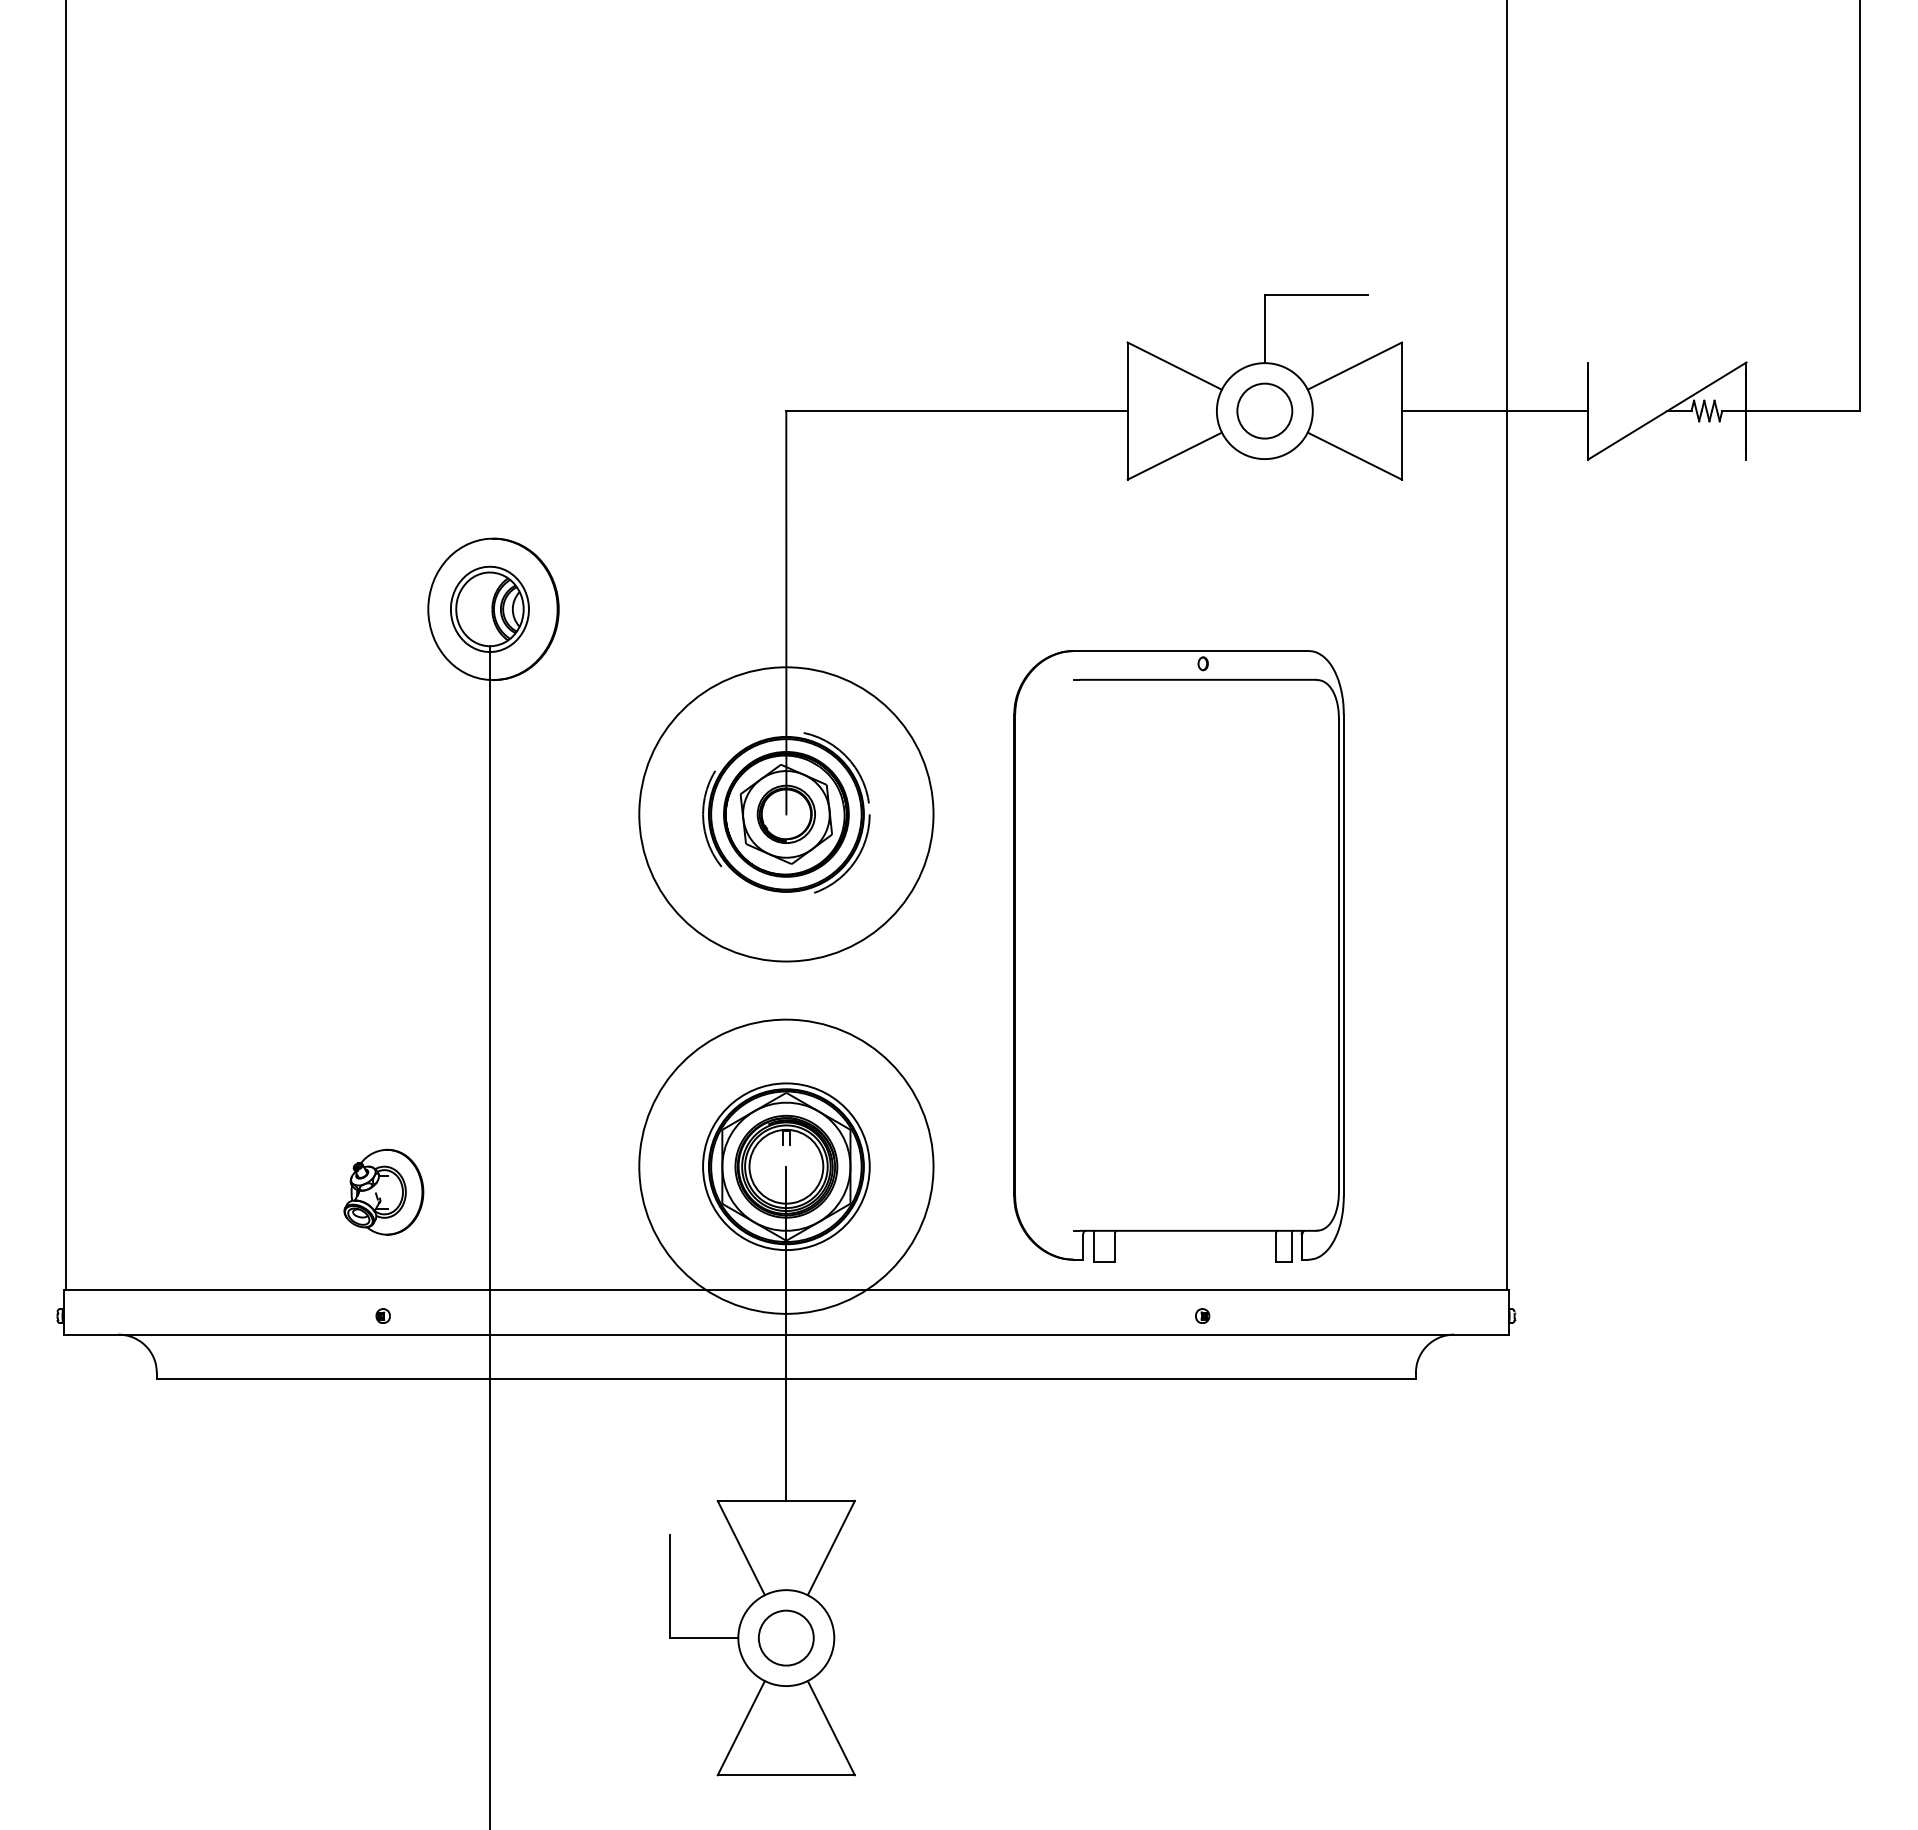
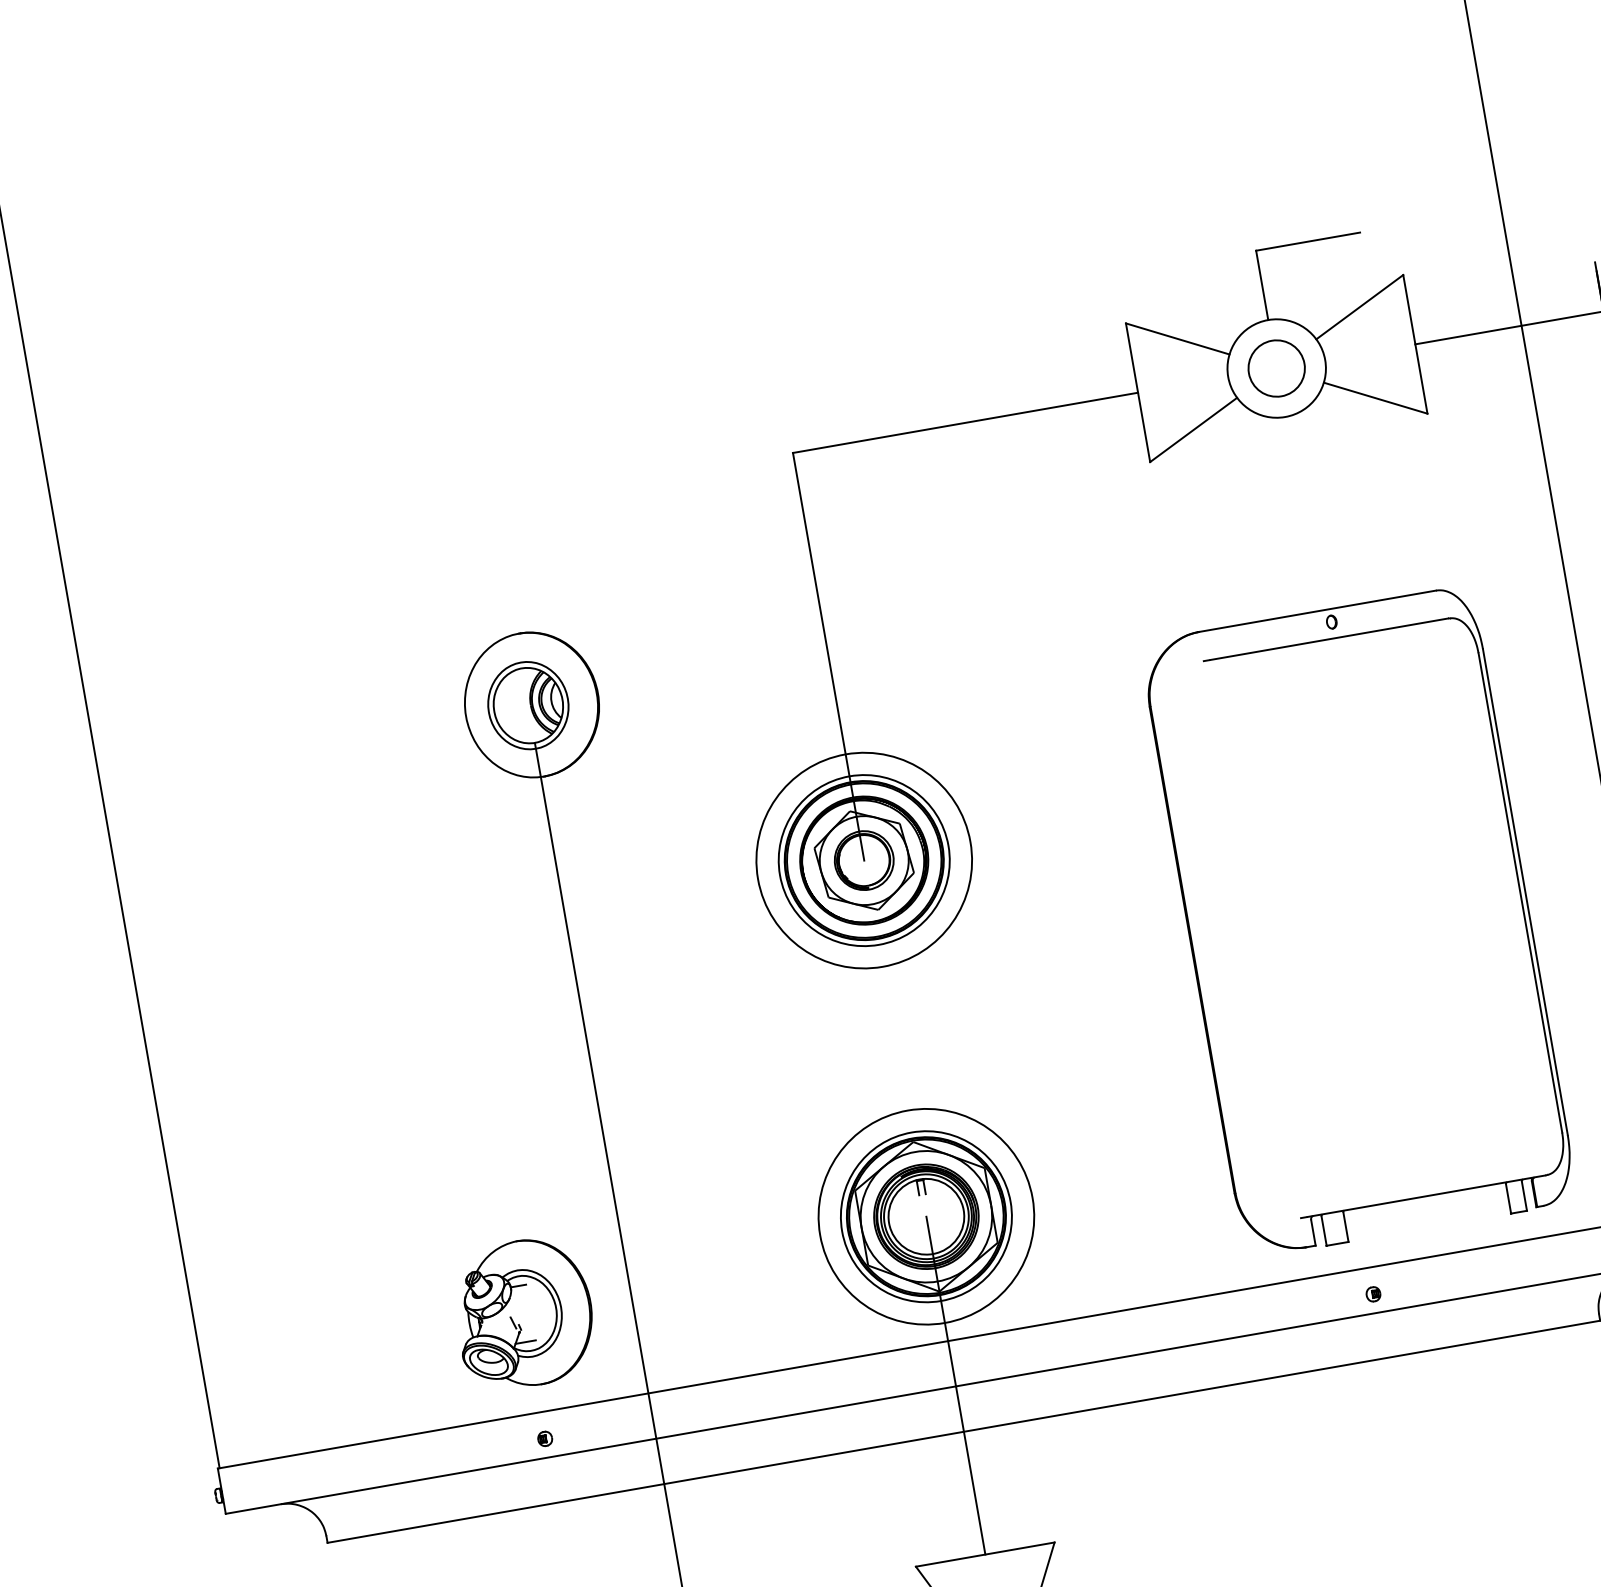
circle: (786, 814) -> (864, 860), dashed -> solid
circle: (786, 814) -> (864, 860), size x0.71
part: (1178, 956) -> (1358, 922), moved
circle: (786, 1166) -> (926, 1216), size x0.71
part: (383, 1191) -> (523, 1312), size x1.67

